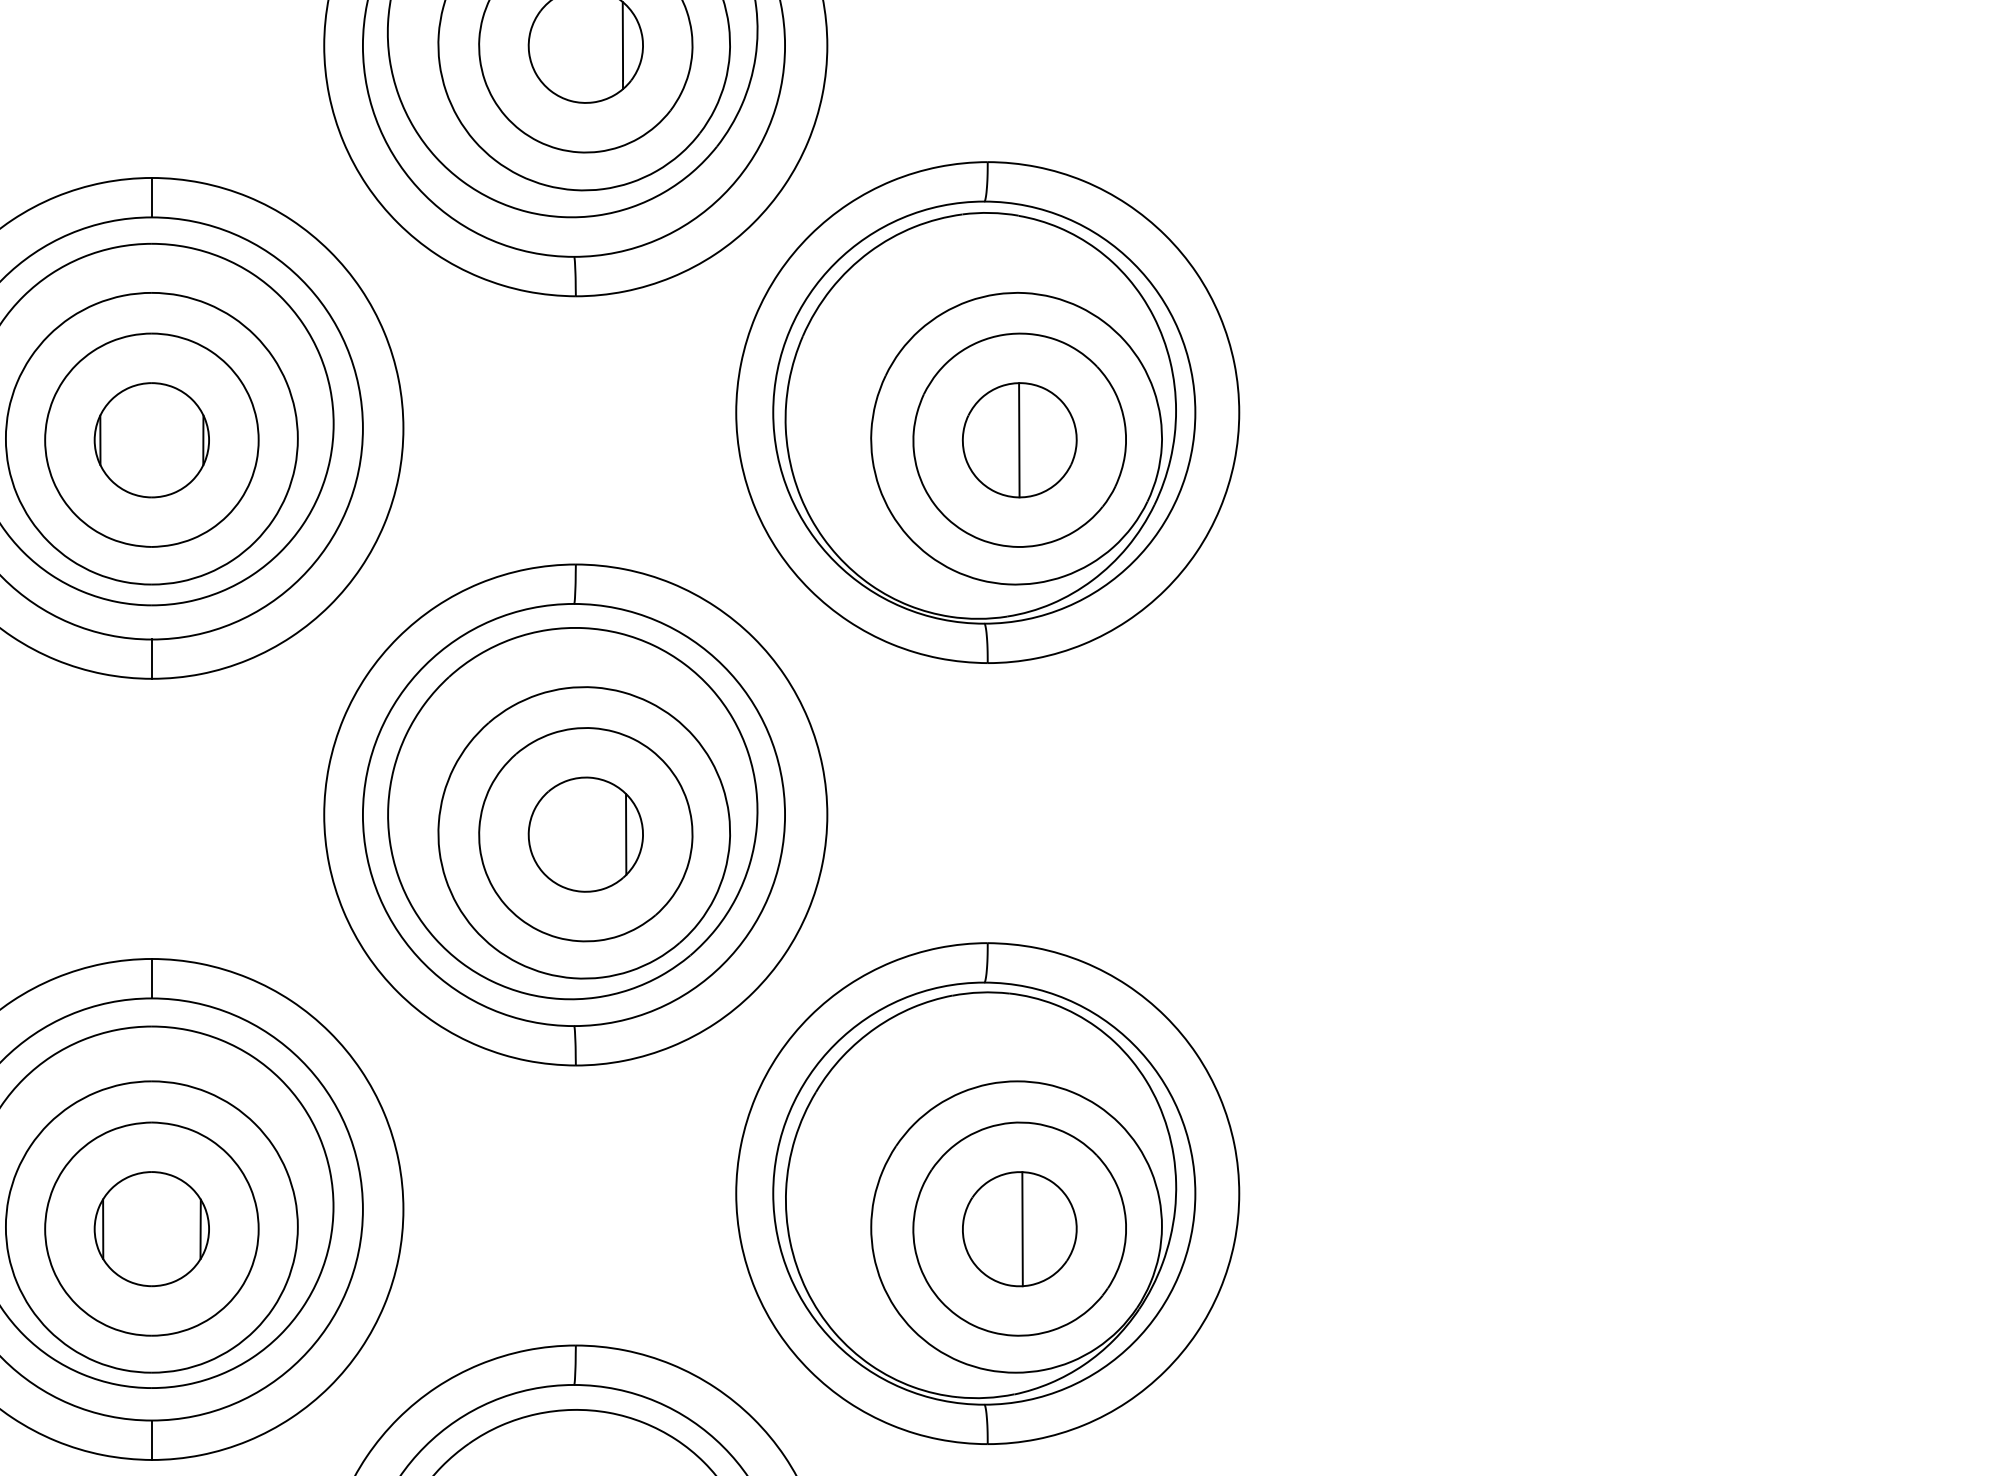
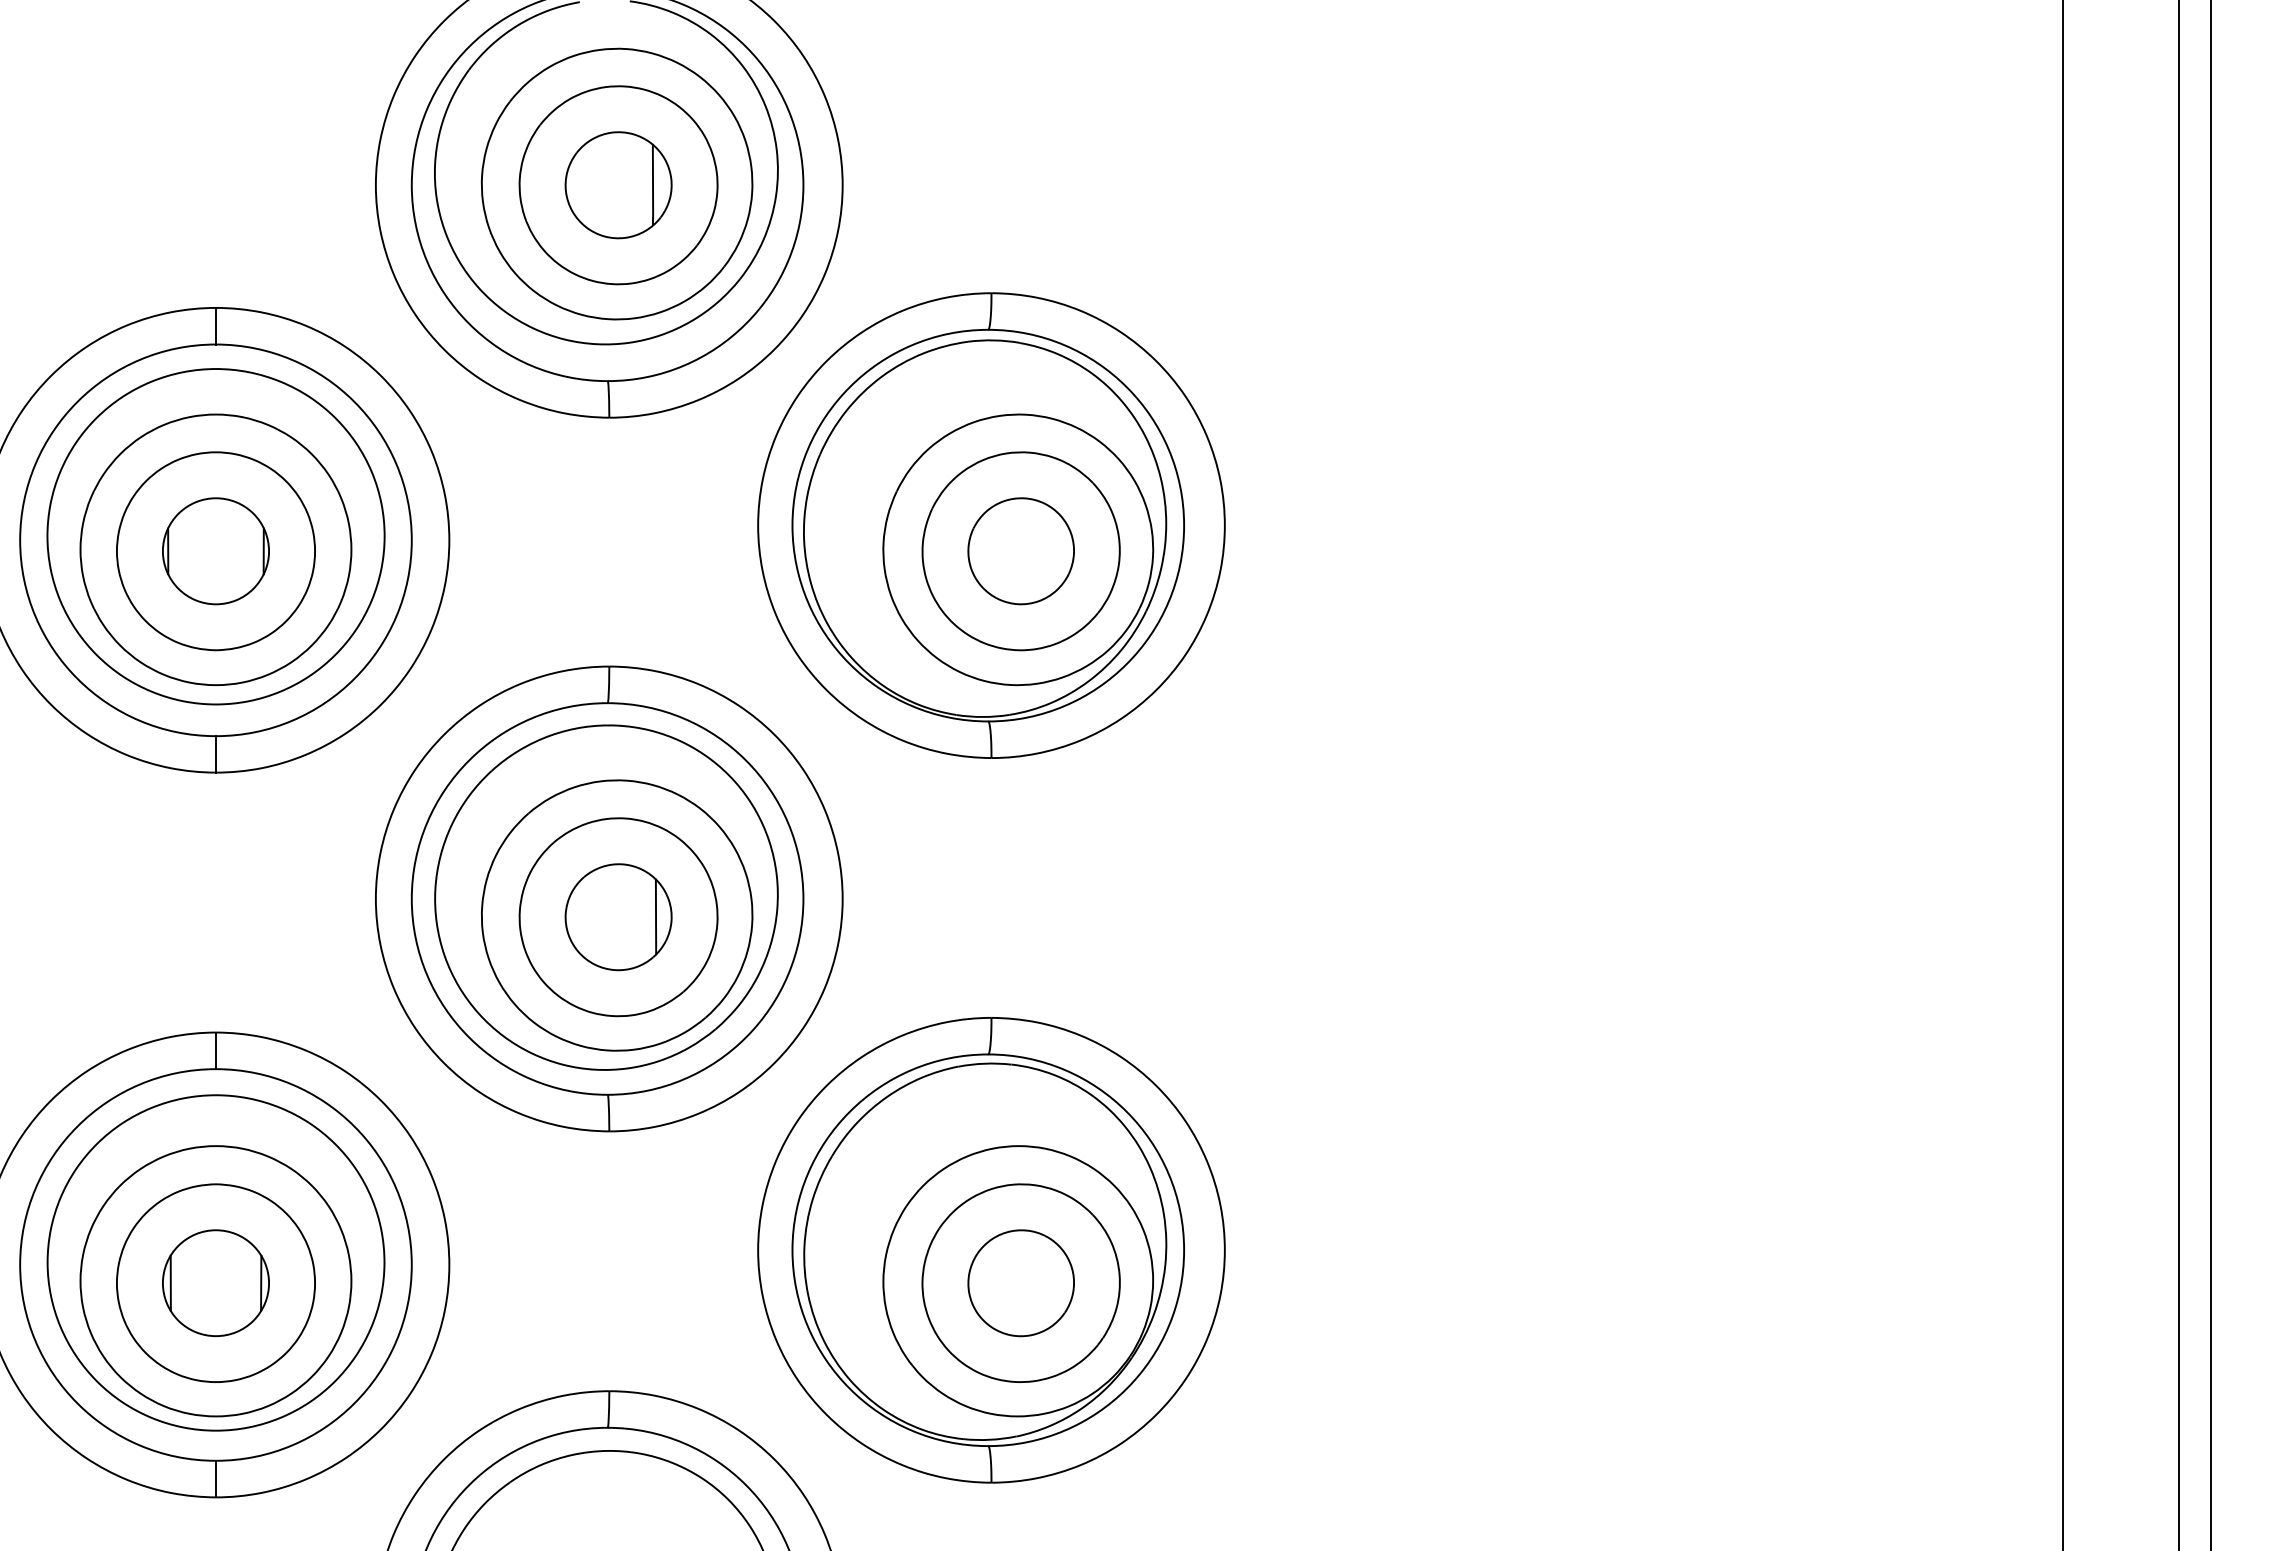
line: (1019, 440) -> (1020, 551), removed
line: (1022, 1229) -> (1023, 1283), removed

